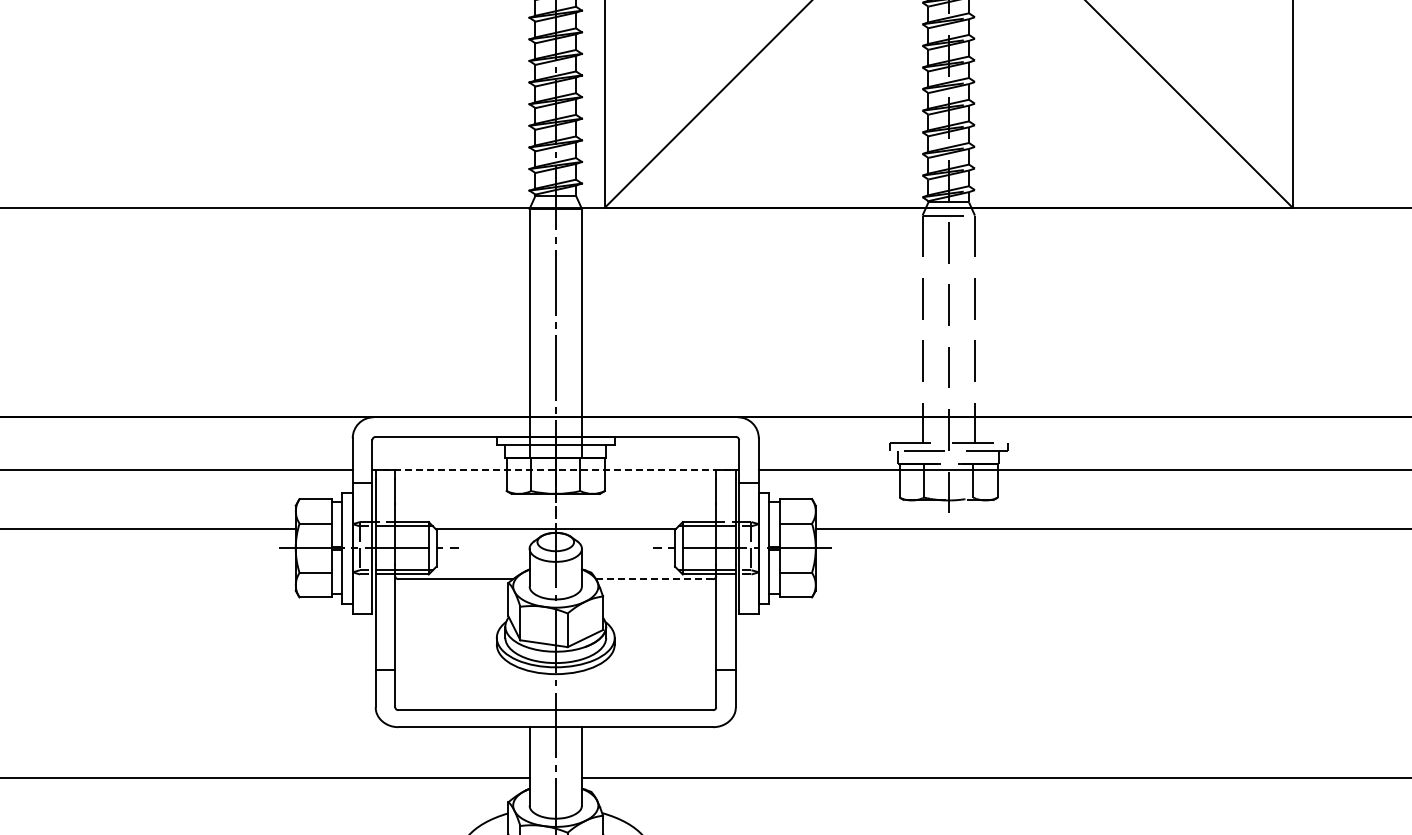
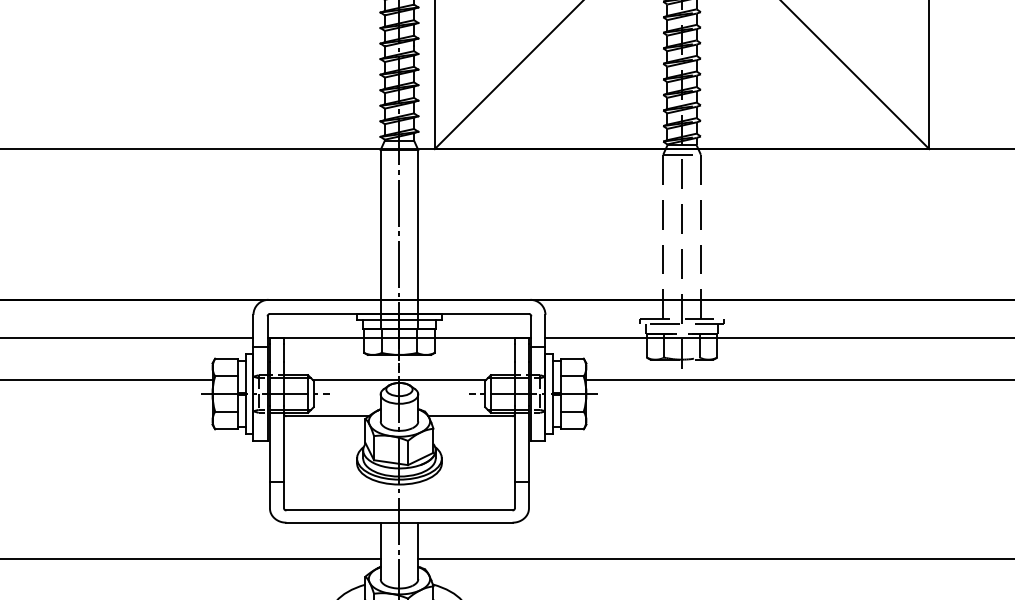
line: (556, 469) -> (399, 337), dashed -> solid
line: (653, 579) -> (469, 416), dashed -> solid

